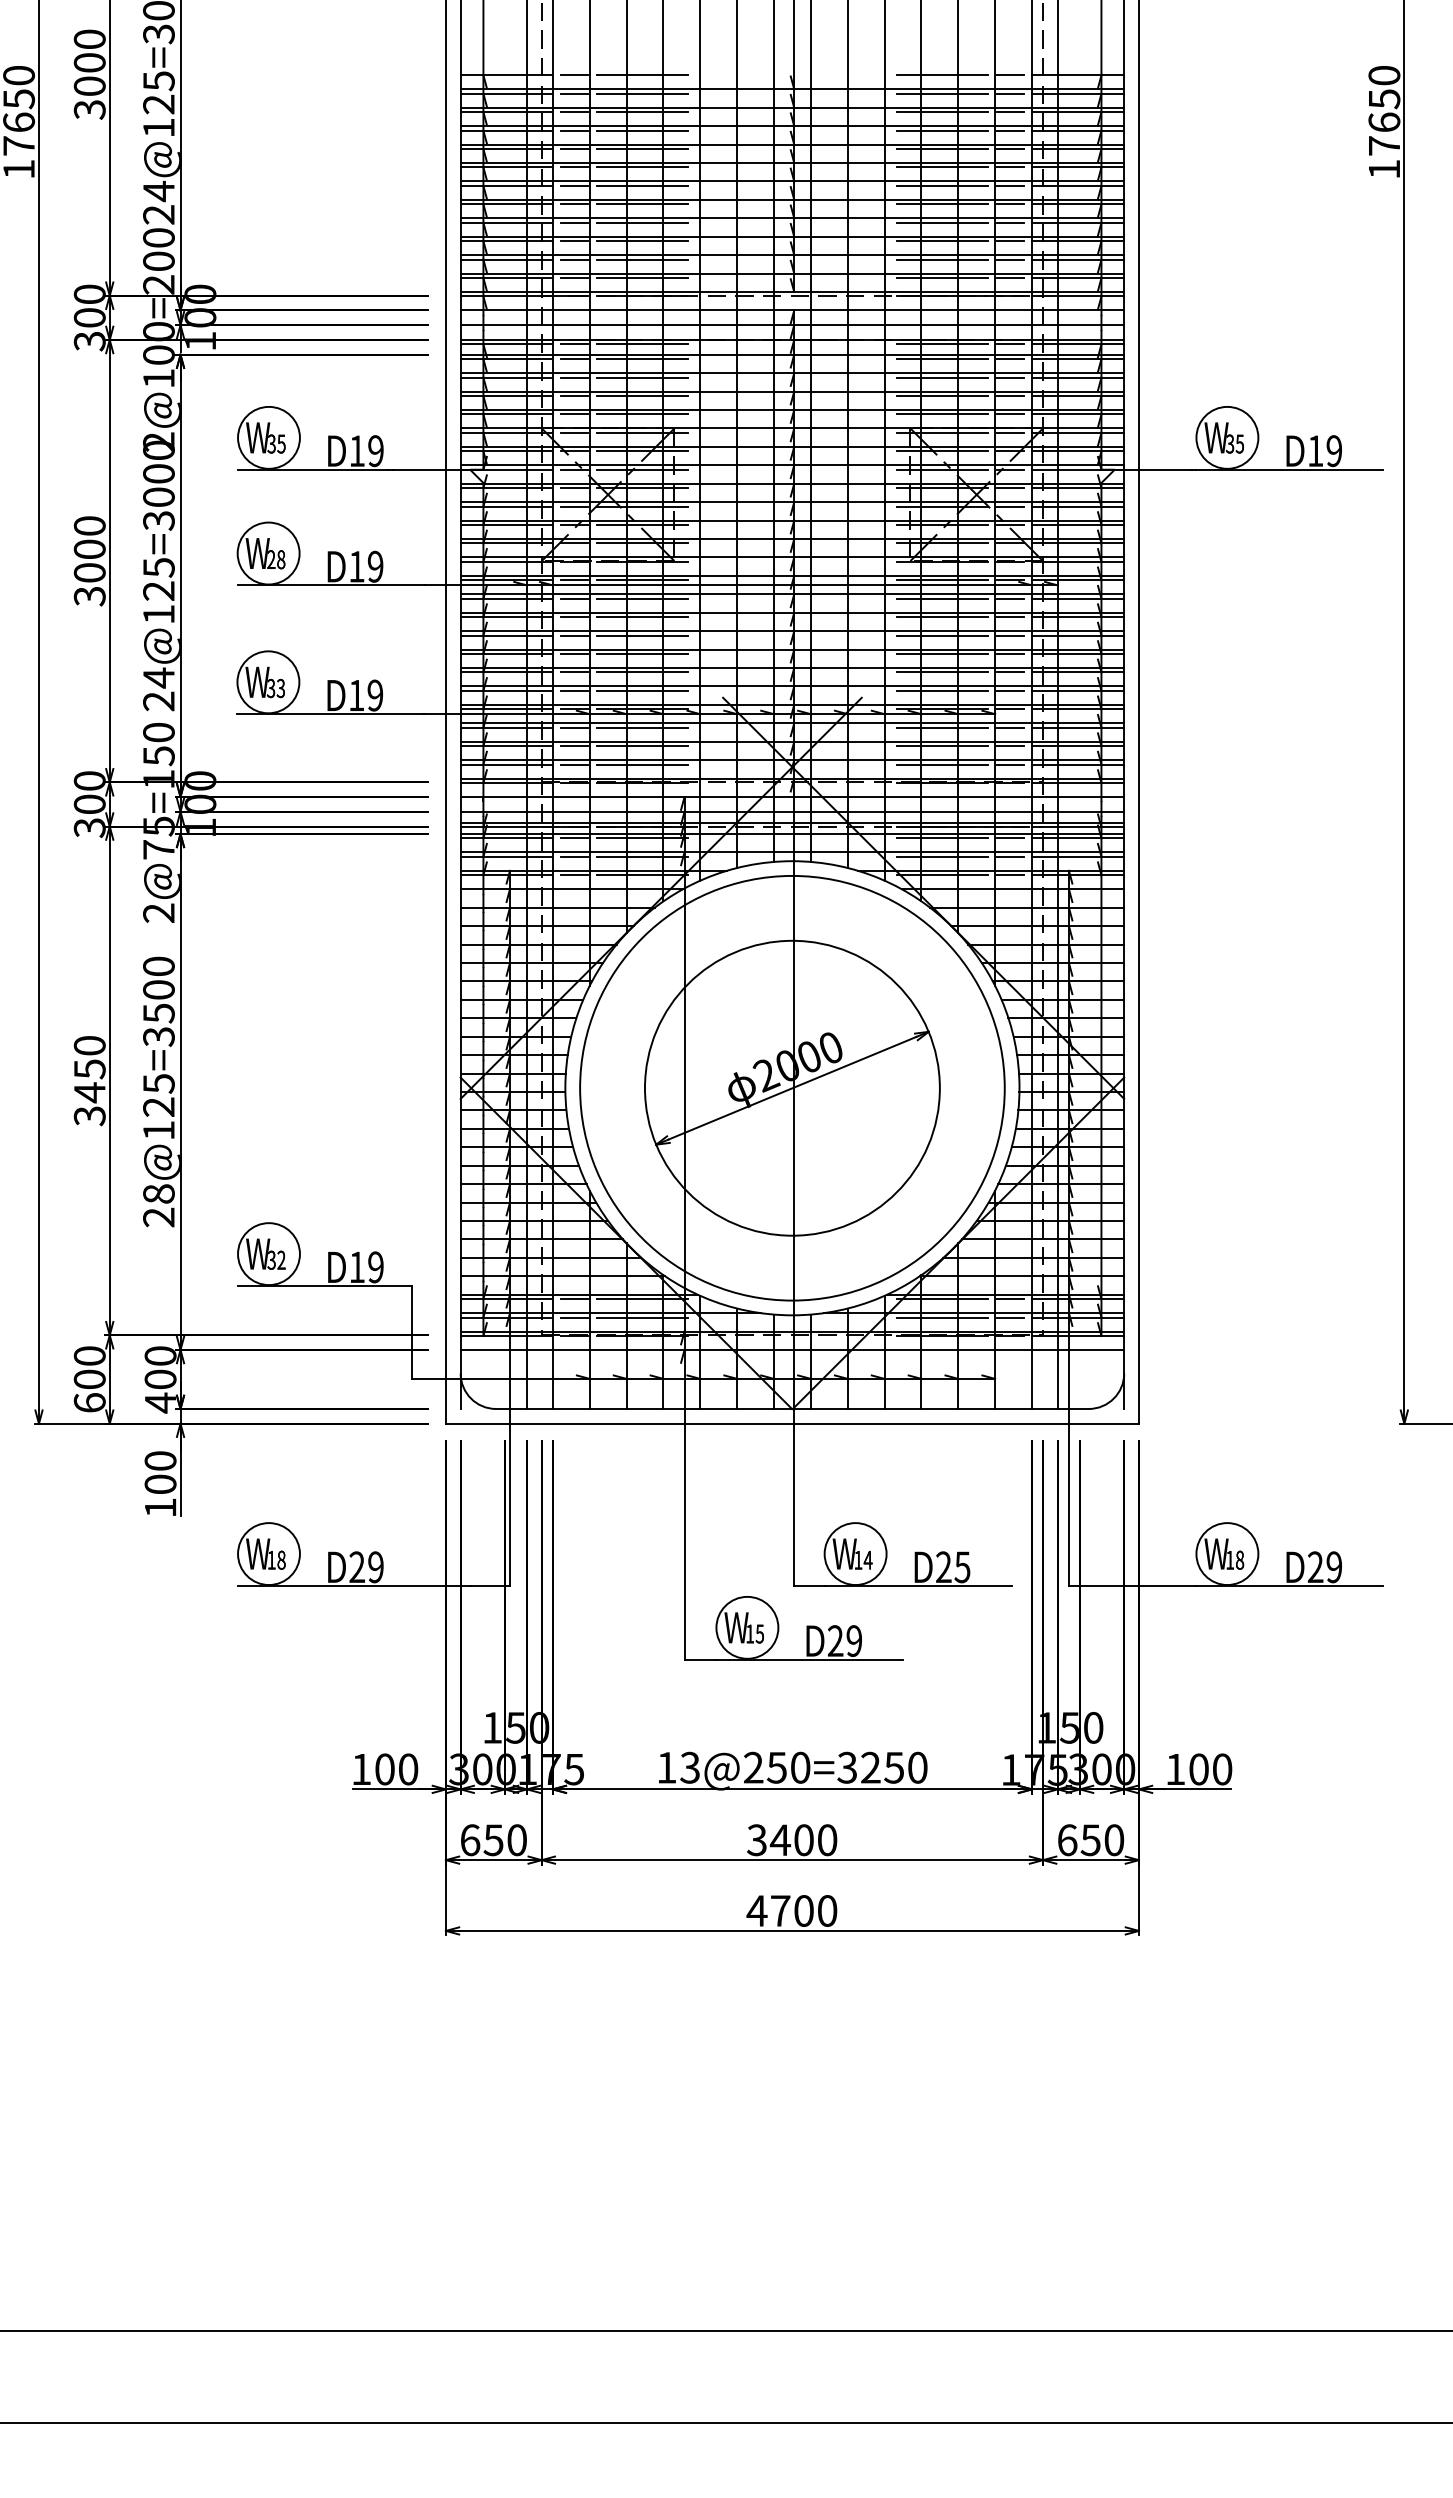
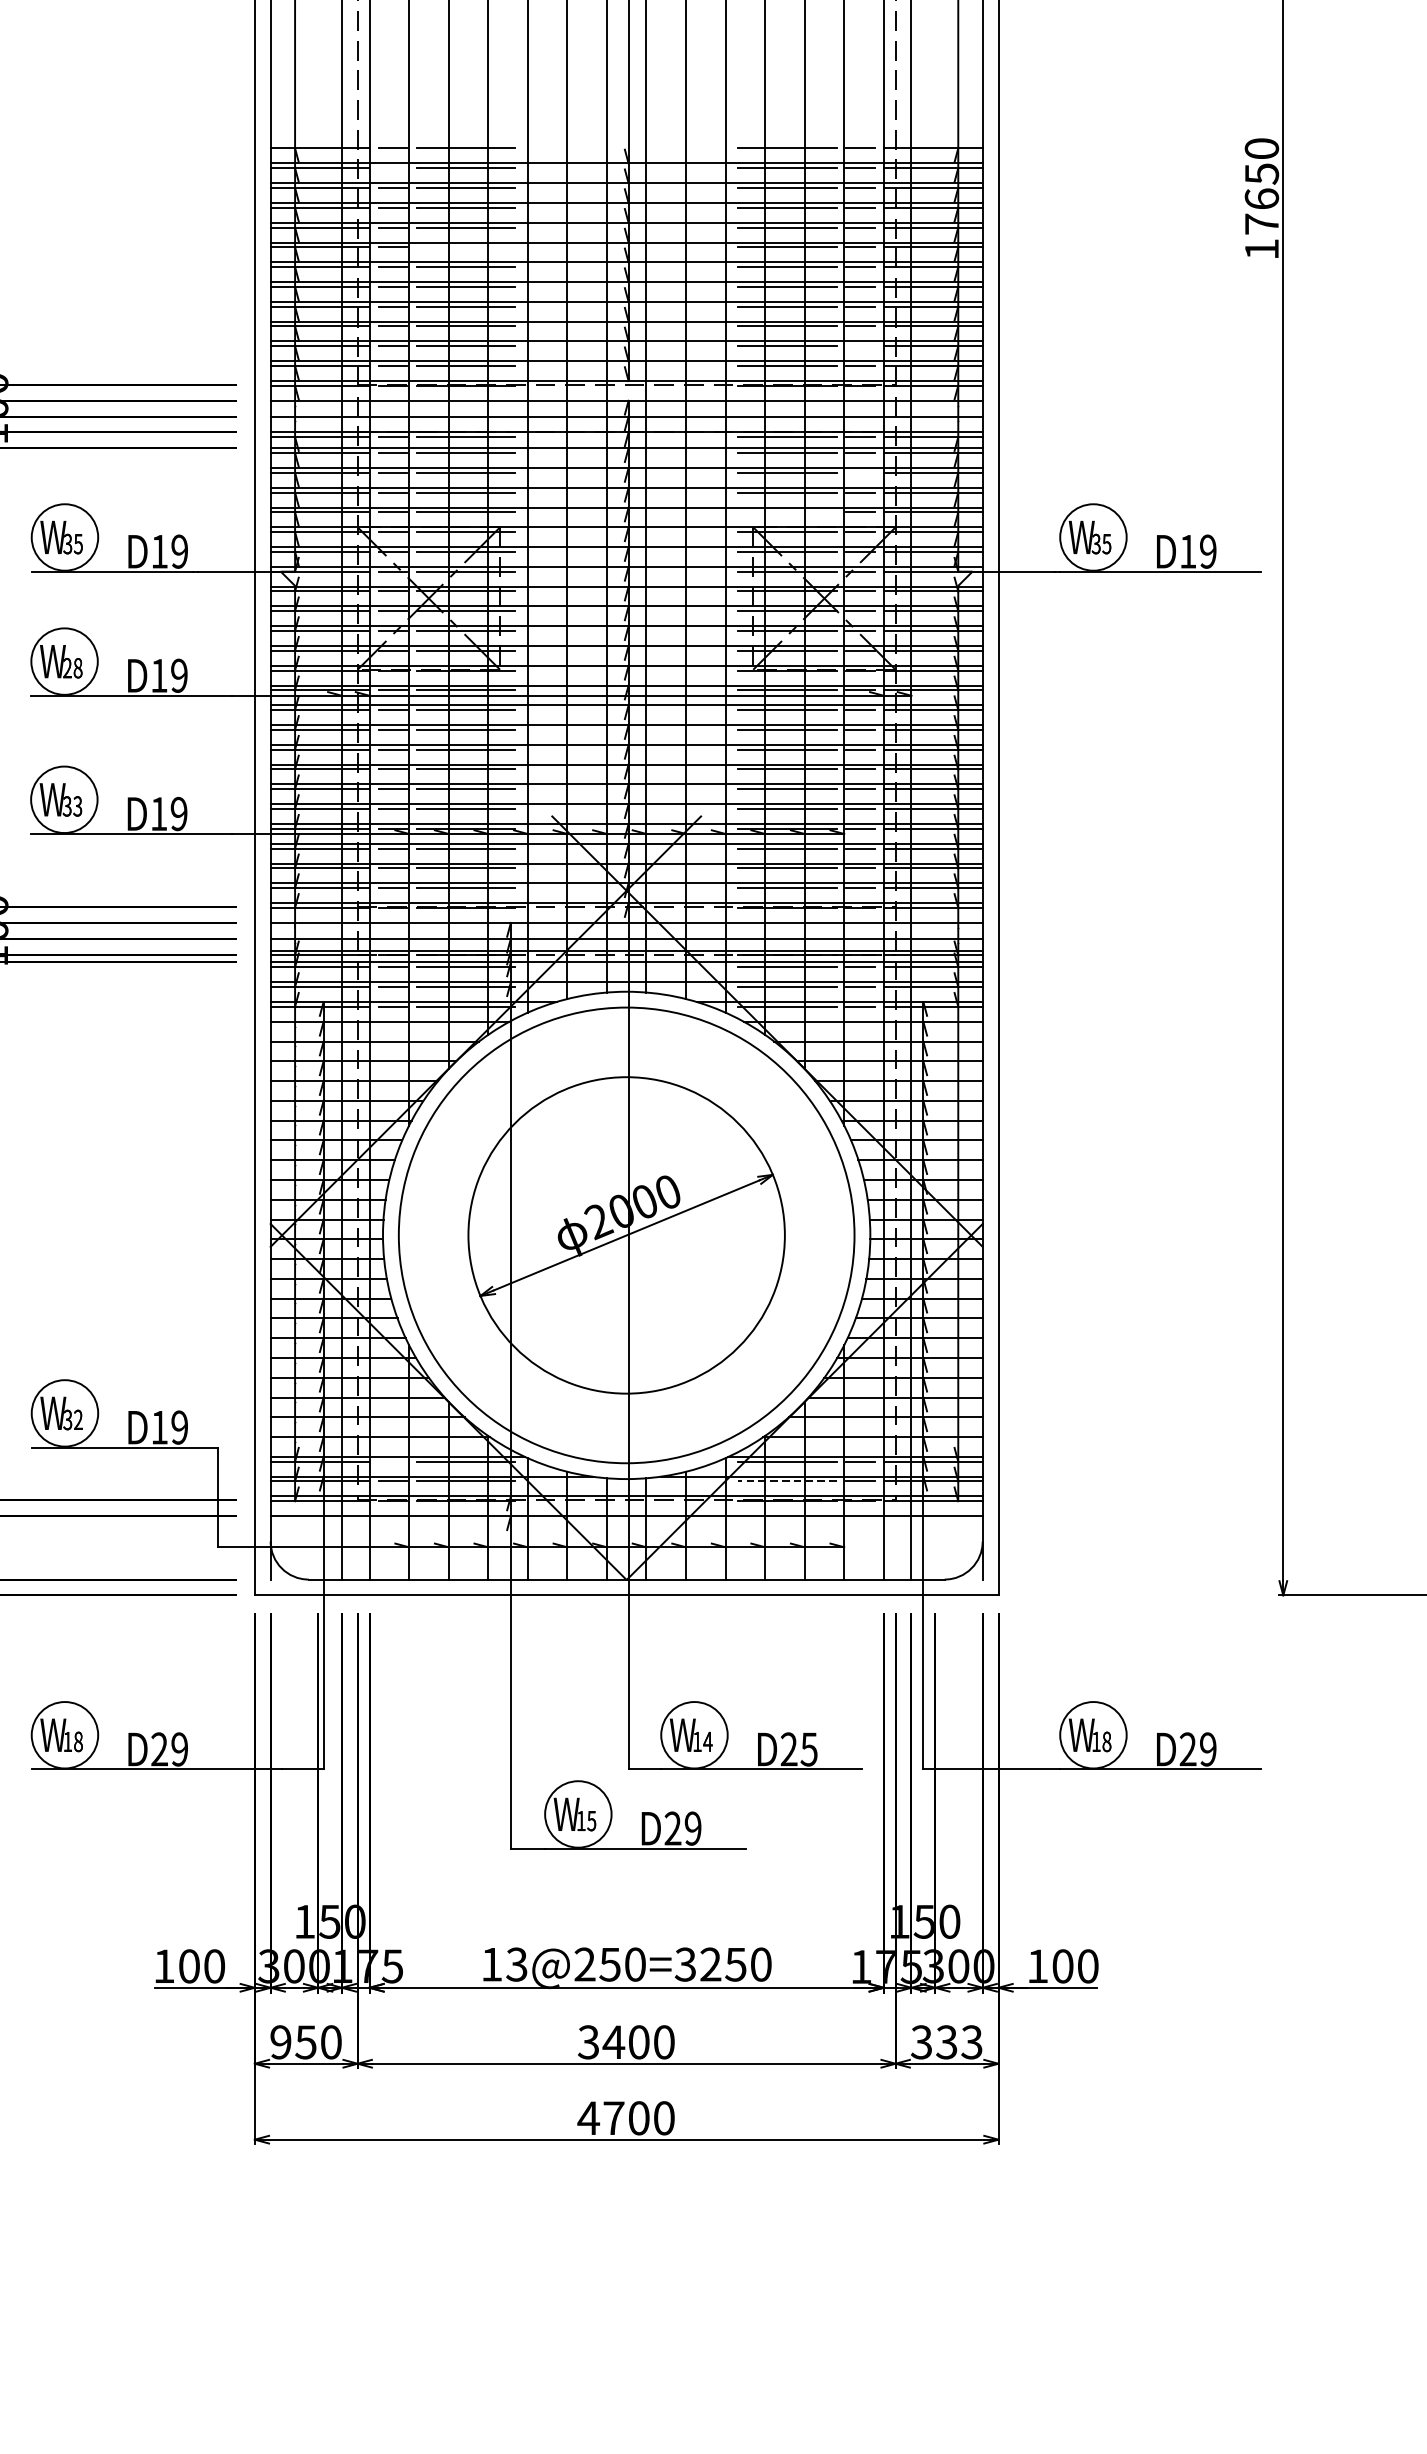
line: (574, 93) -> (392, 167), removed
line: (642, 167) -> (465, 247), removed
line: (1010, 259) -> (860, 346), removed
line: (1010, 377) -> (860, 472), removed
line: (942, 414) -> (787, 512), removed
line: (574, 1299) -> (392, 1462), removed
line: (942, 1317) -> (787, 1481), solid -> dashed
text: (470, 1840) -> (281, 2042), 650 -> 950
text: (1090, 1840) -> (946, 2042), 650 -> 333

